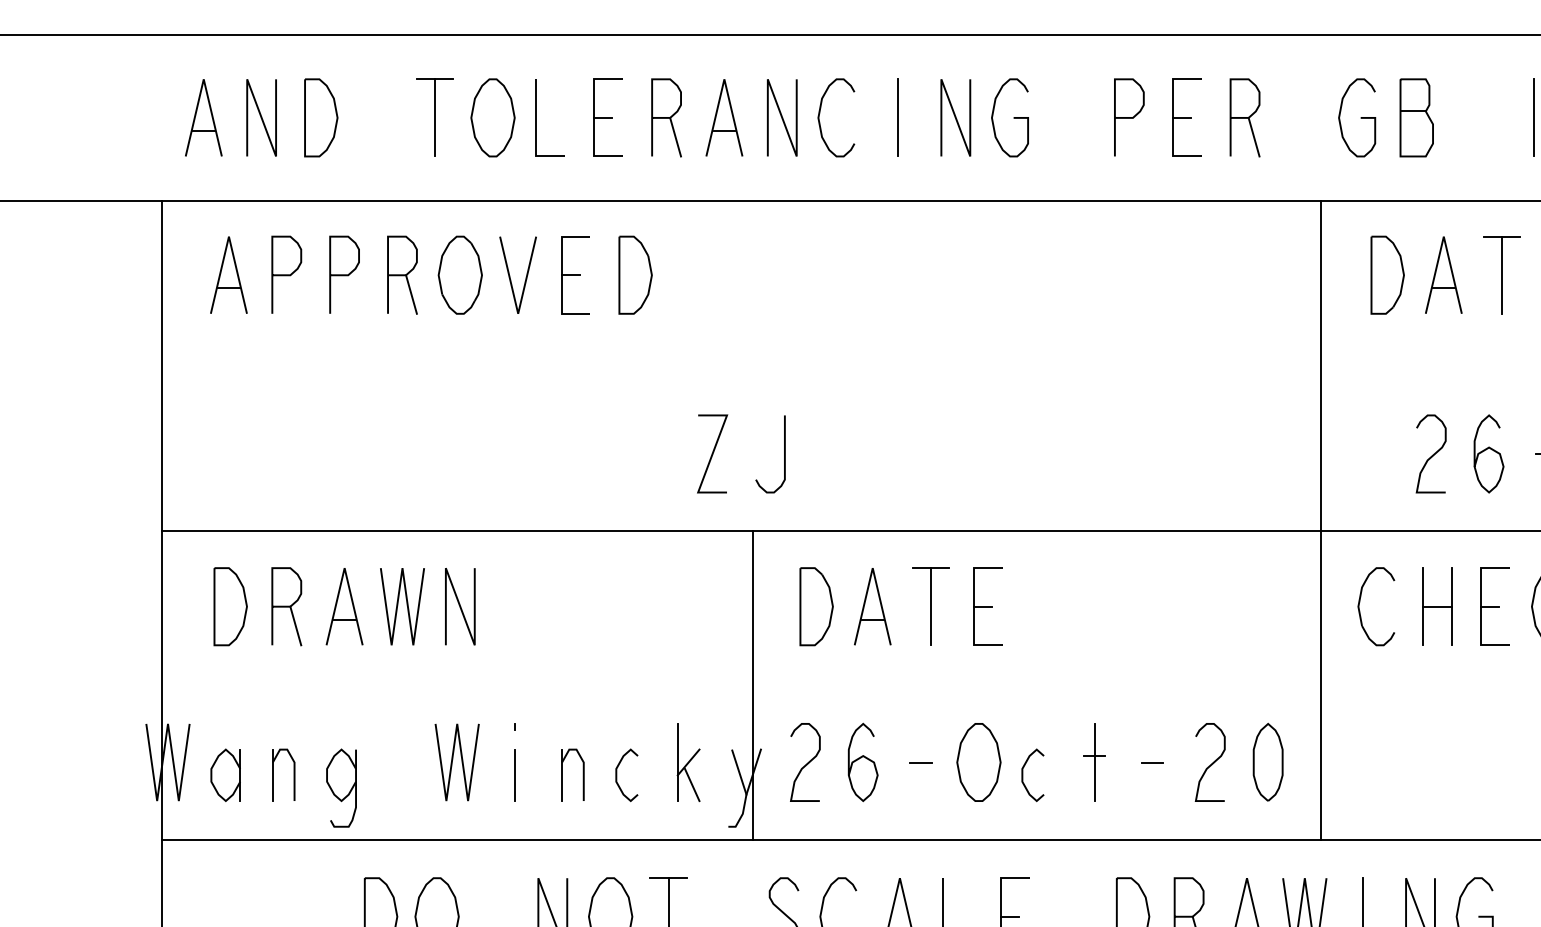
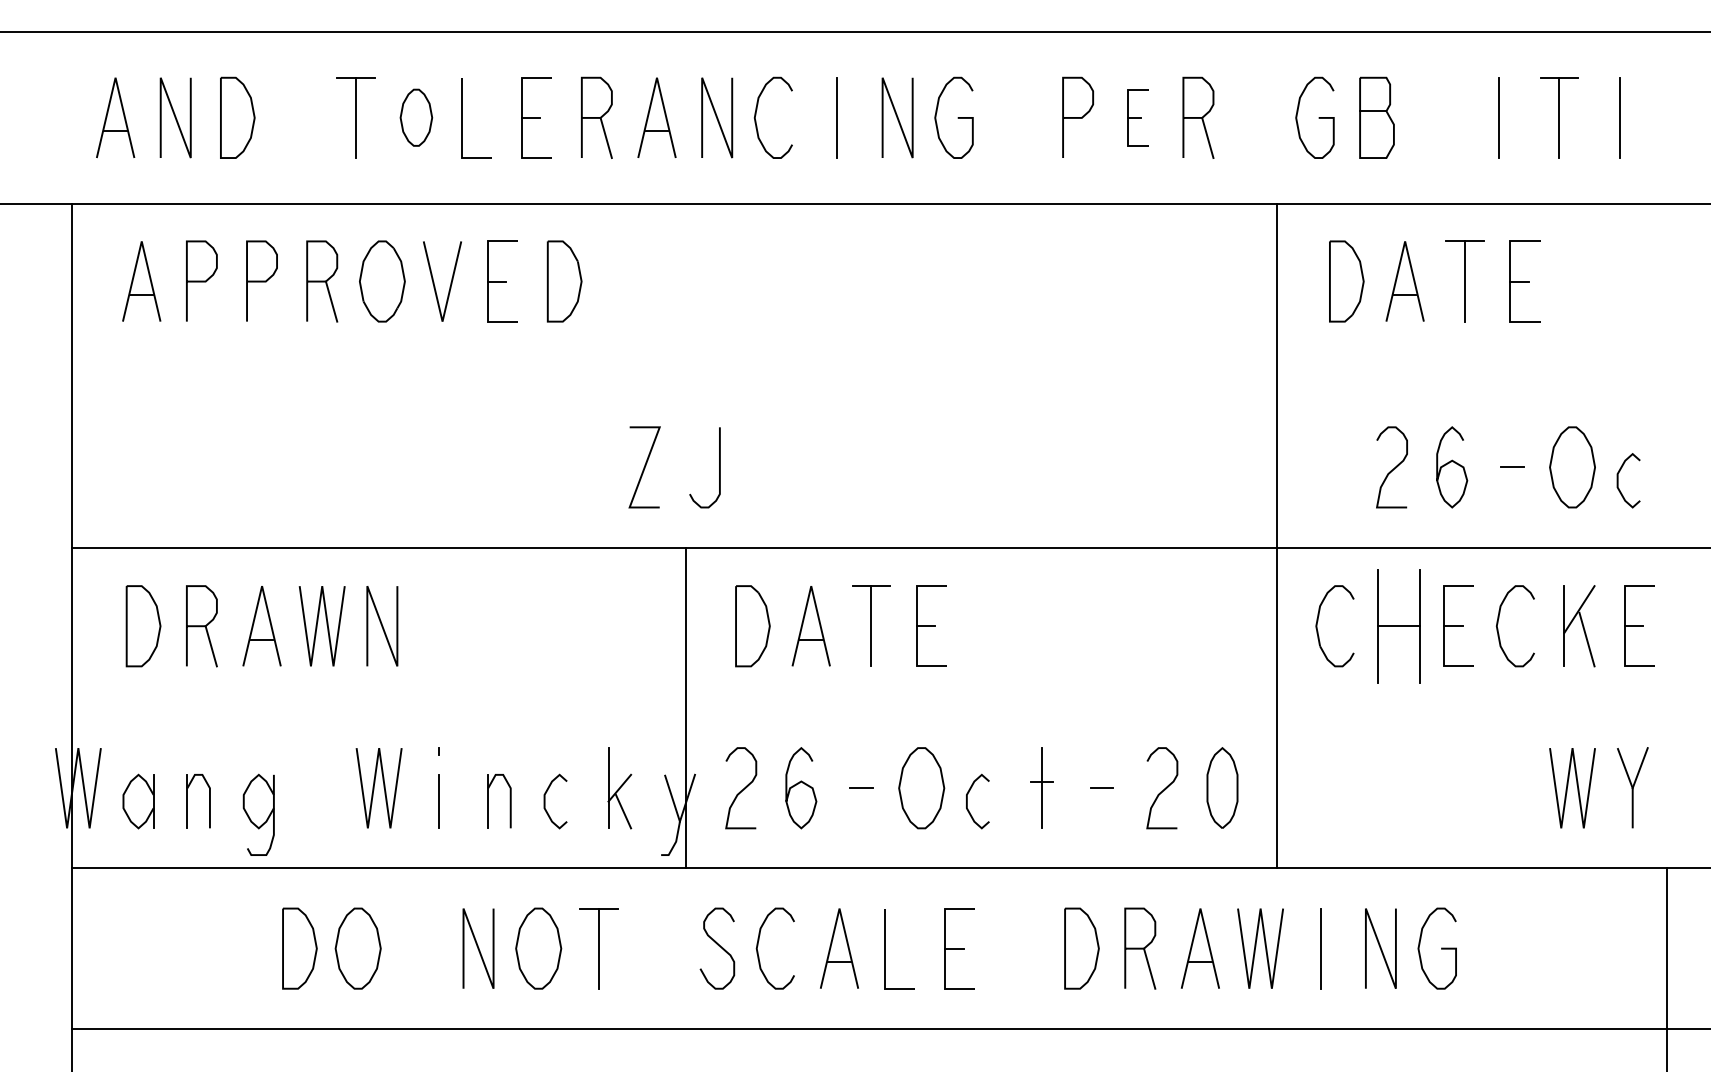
part: (493, 117) -> (416, 117), size x0.7
part: (1186, 117) -> (1137, 117), size x0.7
part: (1437, 605) -> (1398, 625), size x1.4

